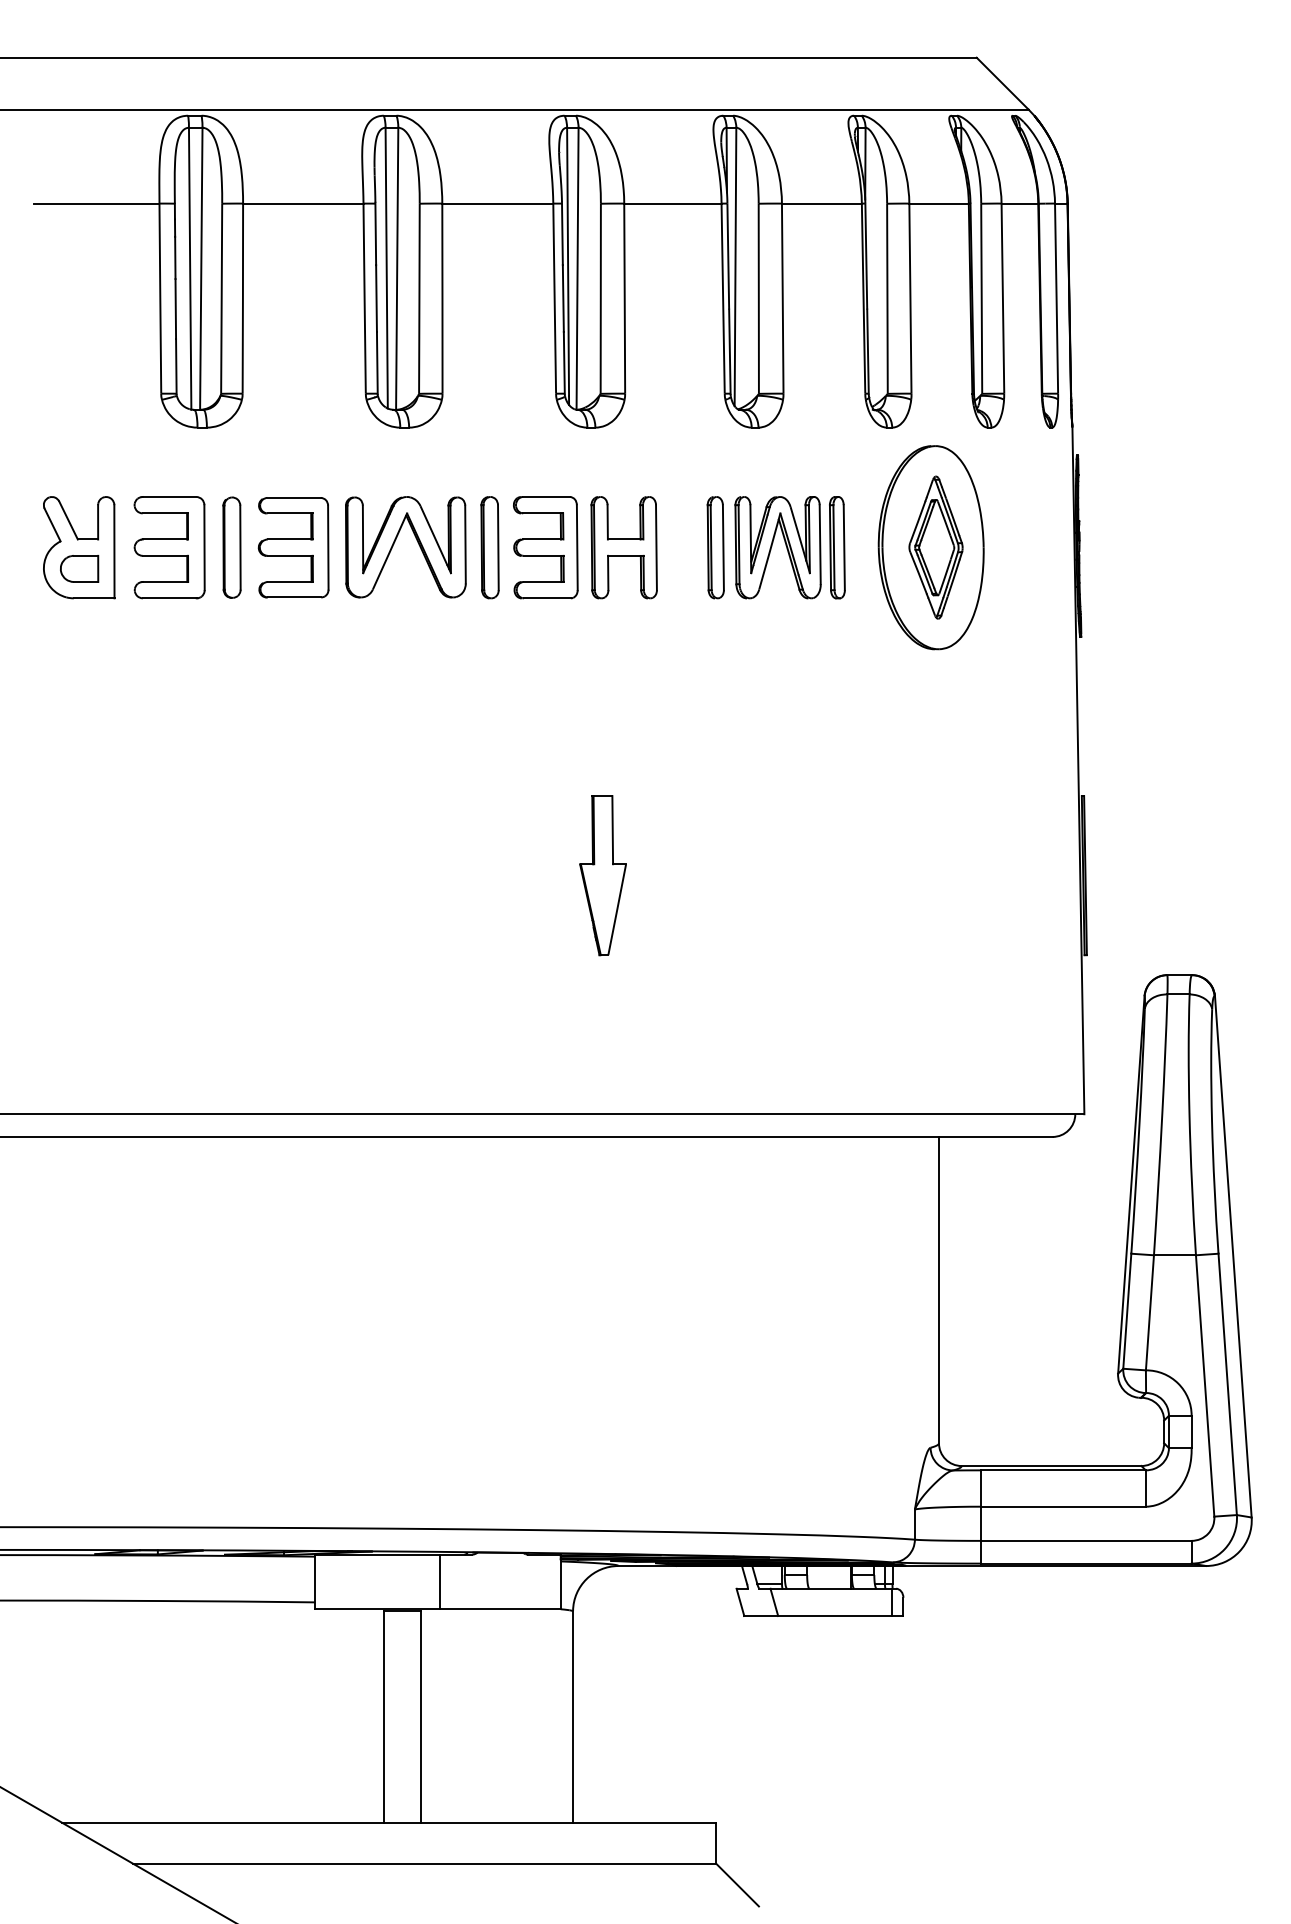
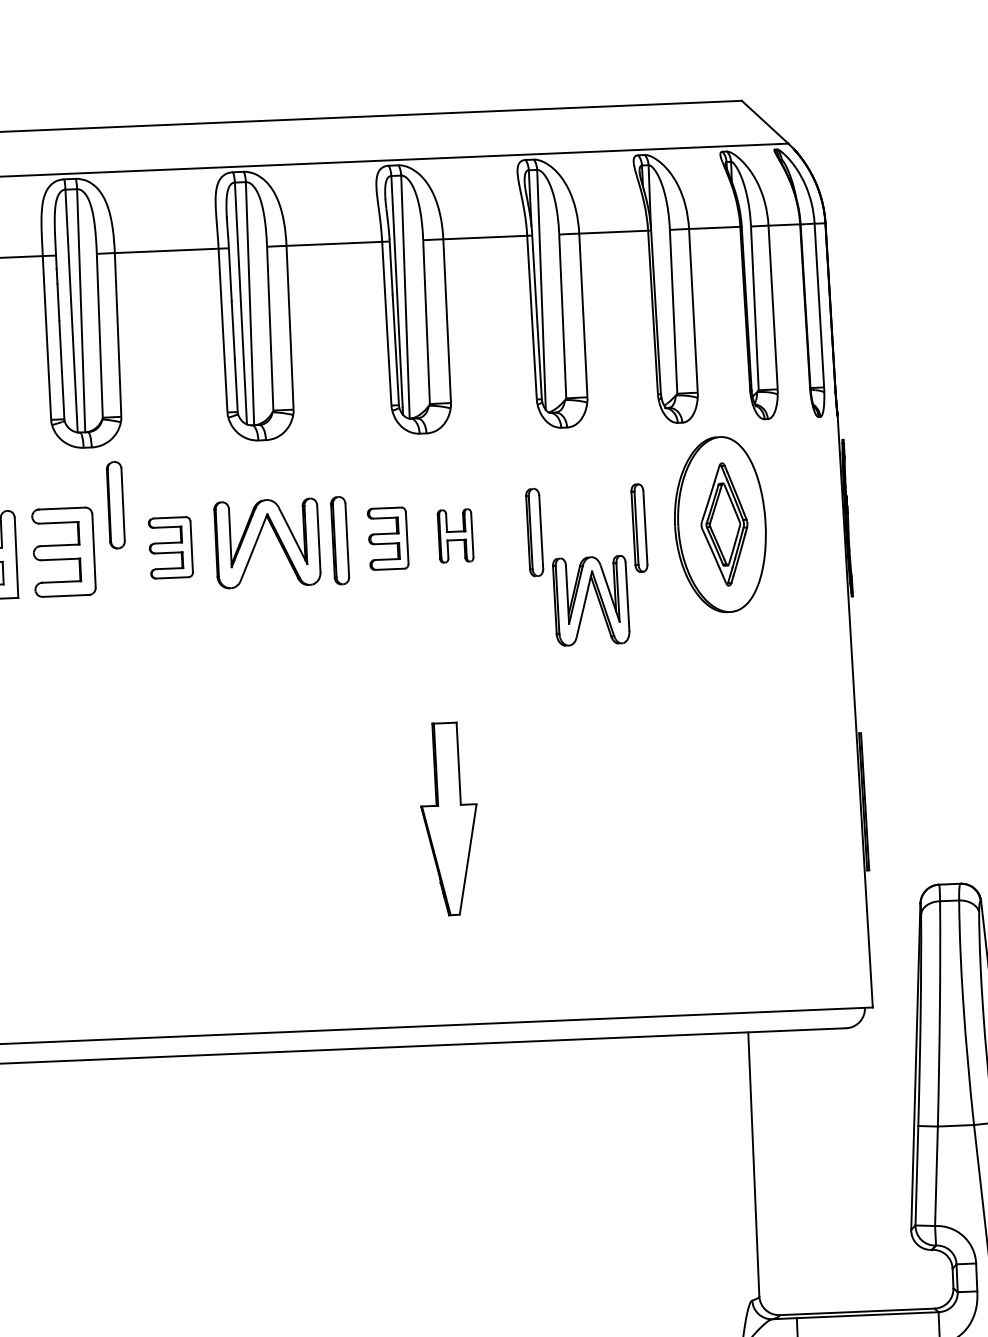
part: (231, 547) -> (115, 505), moved
part: (293, 547) -> (170, 547), size x0.7
part: (545, 547) -> (387, 538), size x0.7
part: (623, 547) -> (455, 535), size x0.6
part: (777, 547) -> (590, 600), moved
part: (602, 875) -> (448, 819), size x1.4

